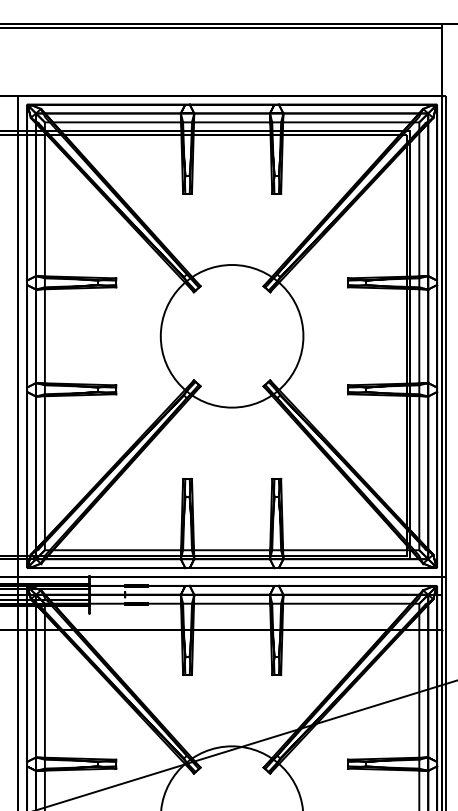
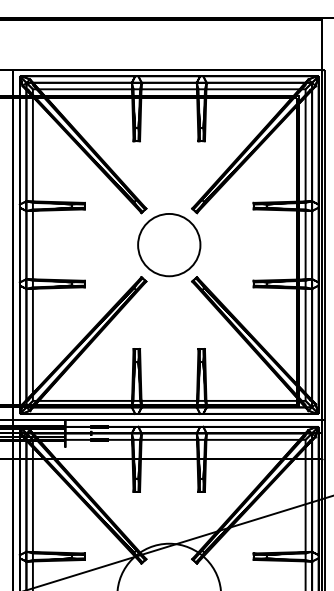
circle: (231, 336) -> (168, 245), size x0.6

